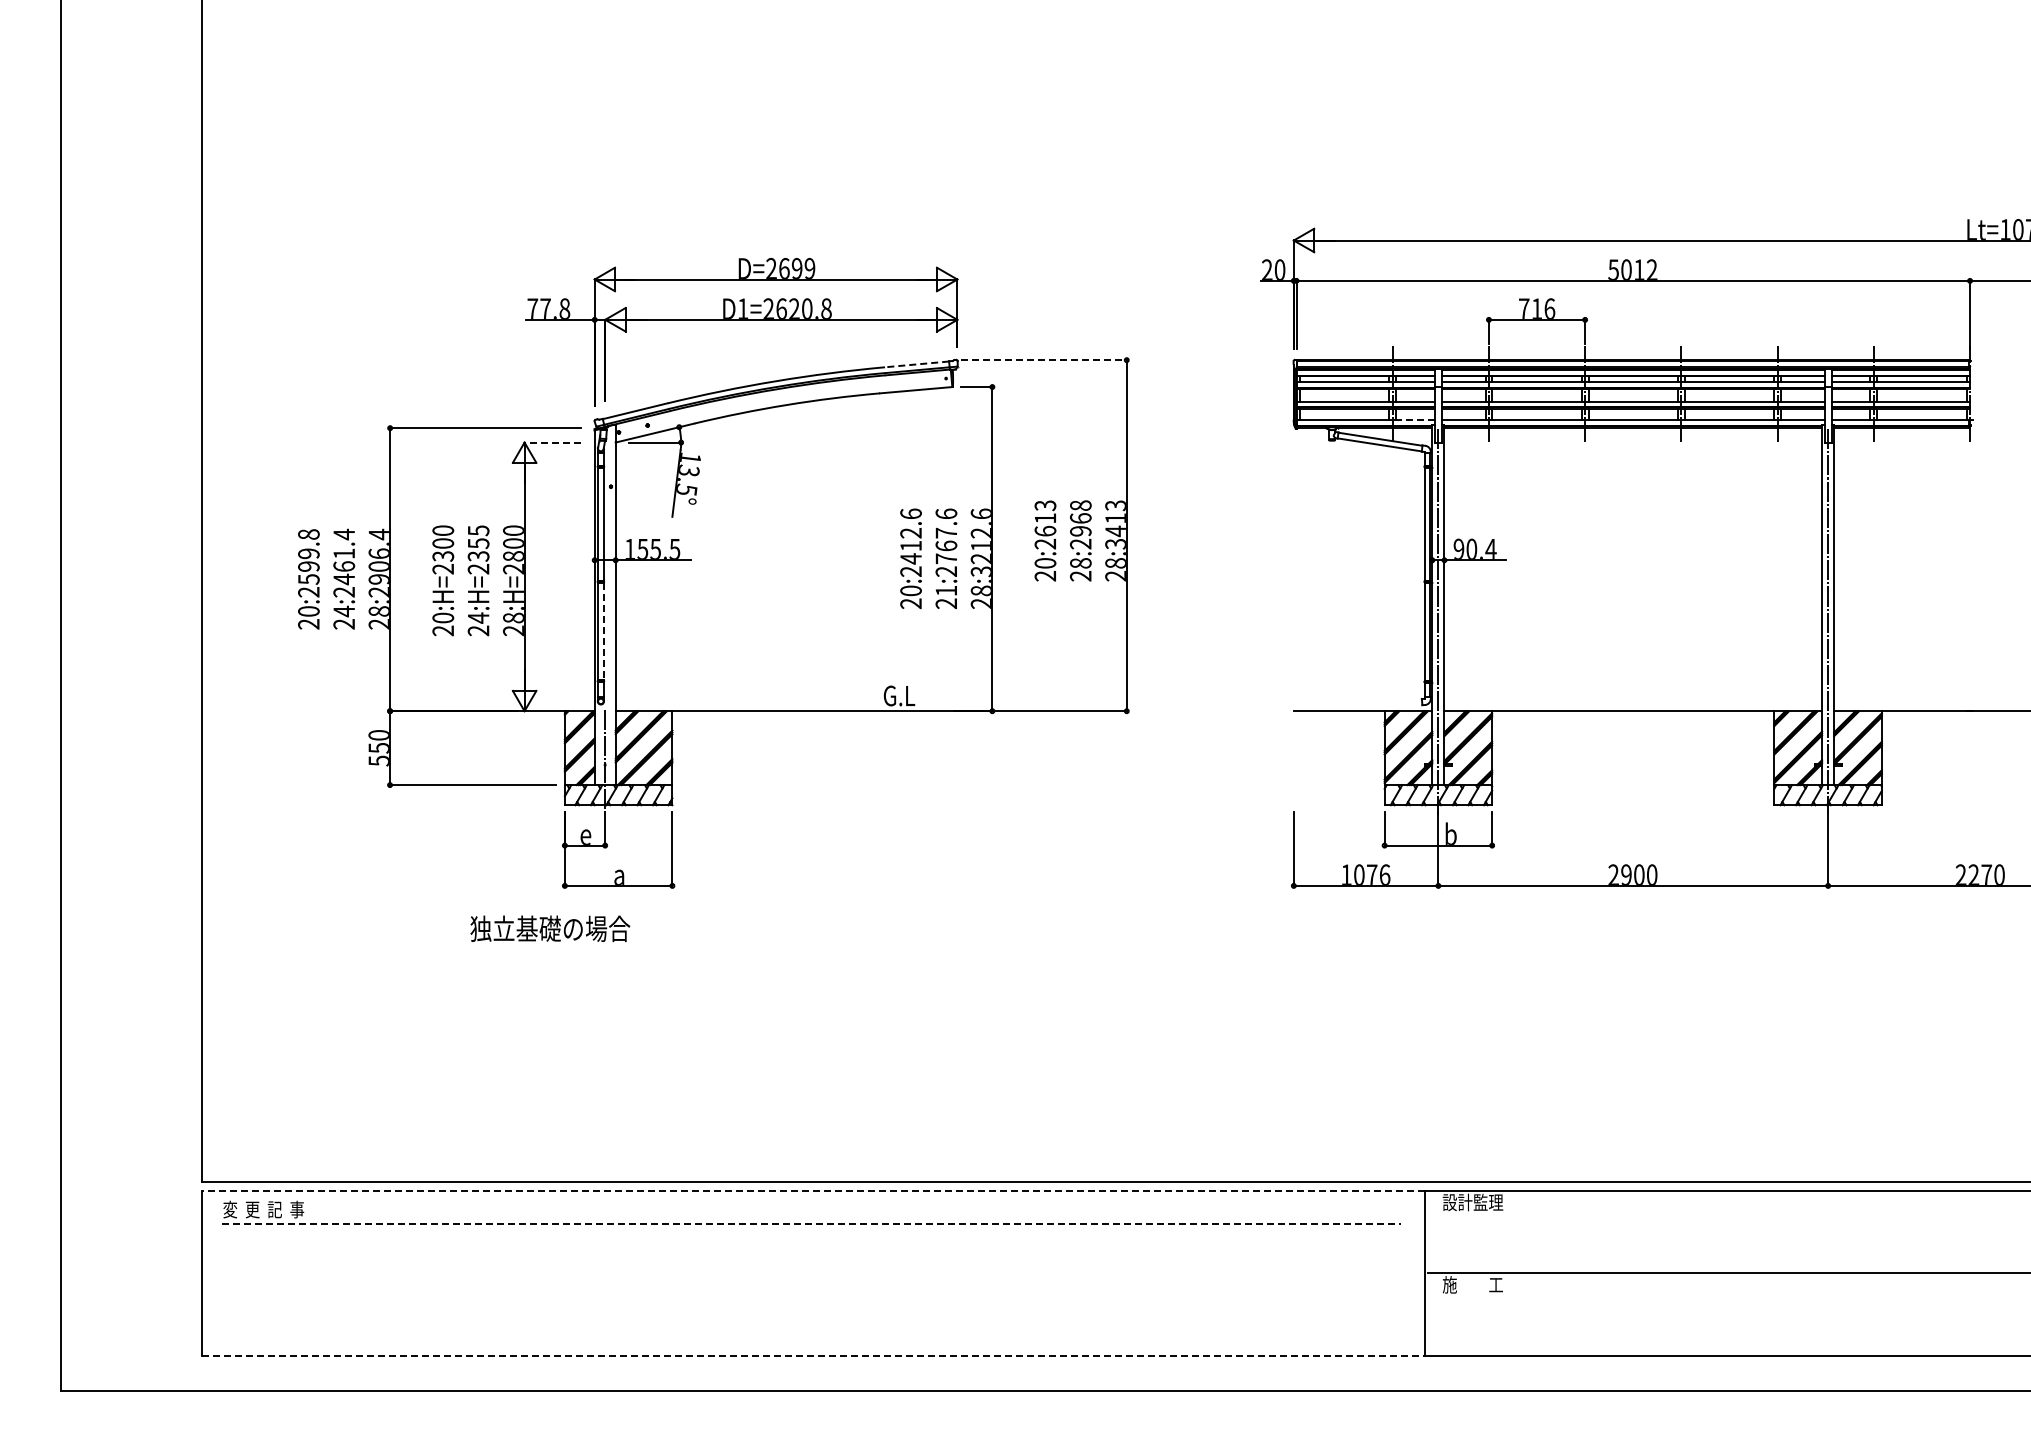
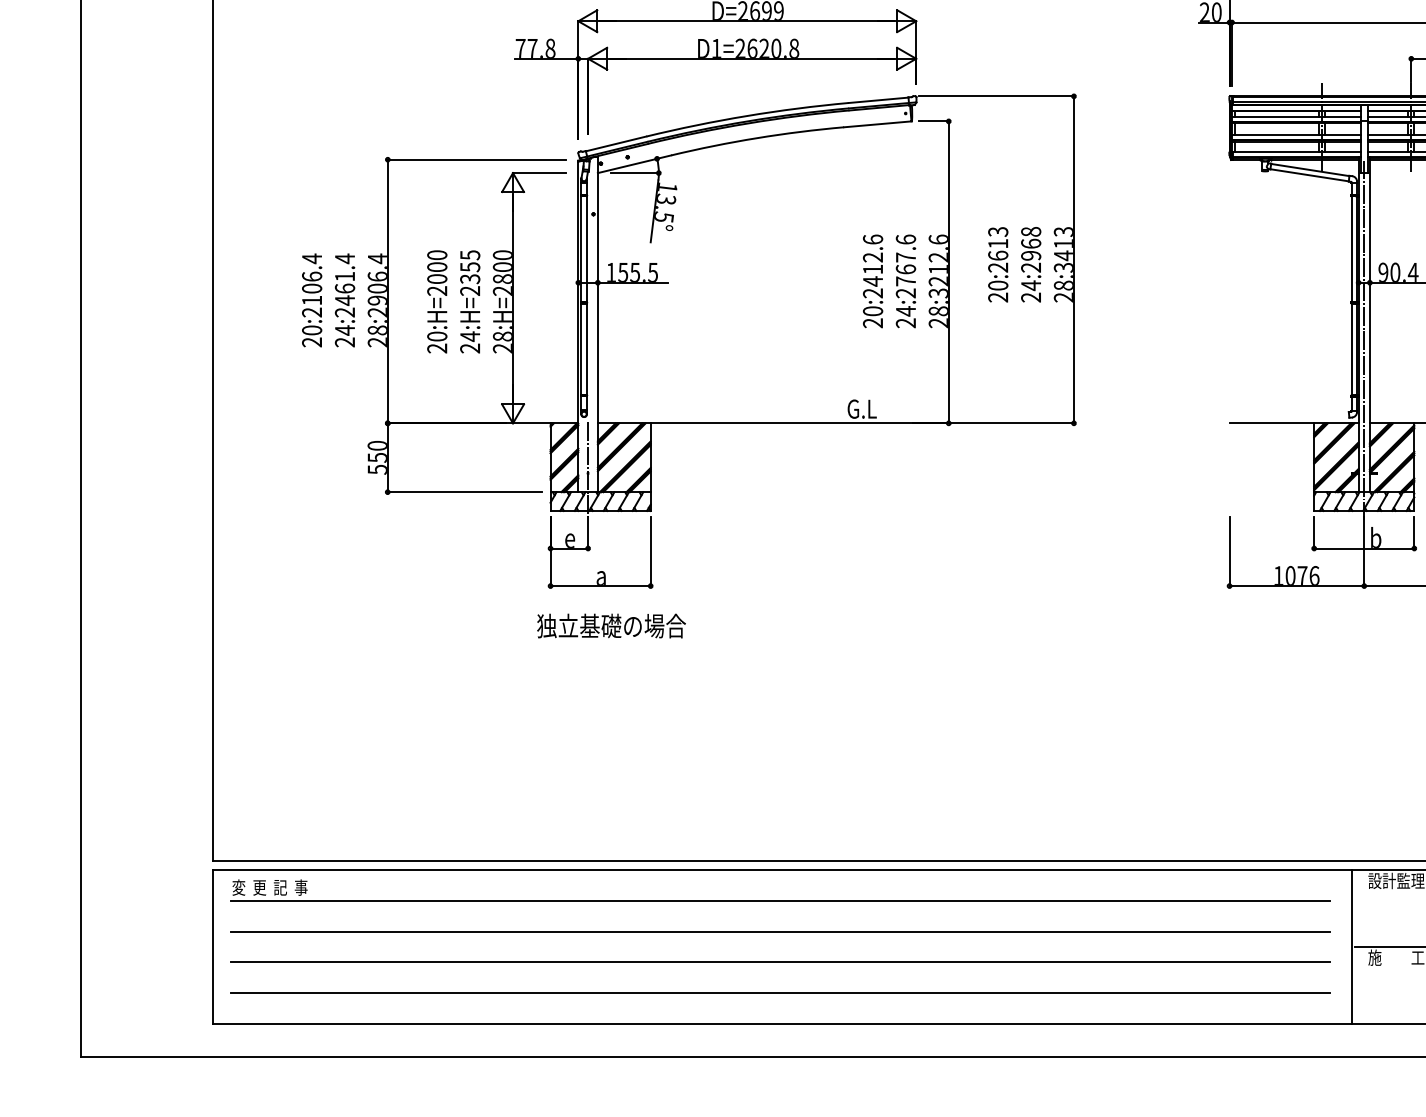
line: (1044, 360) -> (997, 96), dashed -> solid
line: (916, 364) -> (878, 100), dashed -> solid
line: (1414, 419) -> (1341, 151), dashed -> solid
line: (552, 442) -> (539, 173), dashed -> solid
text: (308, 556) -> (311, 279), 20:2599.8 -> 20:2106.4
text: (443, 556) -> (437, 279), 20:H=2300 -> 20:H=2000
text: (1080, 563) -> (1030, 285), 28:2968 -> 24:2968
text: (945, 590) -> (905, 310), 21:2767.6 -> 24:2767.6
line: (603, 631) -> (586, 349), dashed -> solid
text: (550, 928) -> (611, 625), moved
line: (813, 1190) -> (782, 869), dashed -> solid
line: (811, 1224) -> (780, 901), dashed -> solid
line: (811, 1256) -> (780, 931), added
line: (811, 1289) -> (780, 962), added
line: (811, 1322) -> (780, 992), added
line: (814, 1355) -> (783, 1023), dashed -> solid

